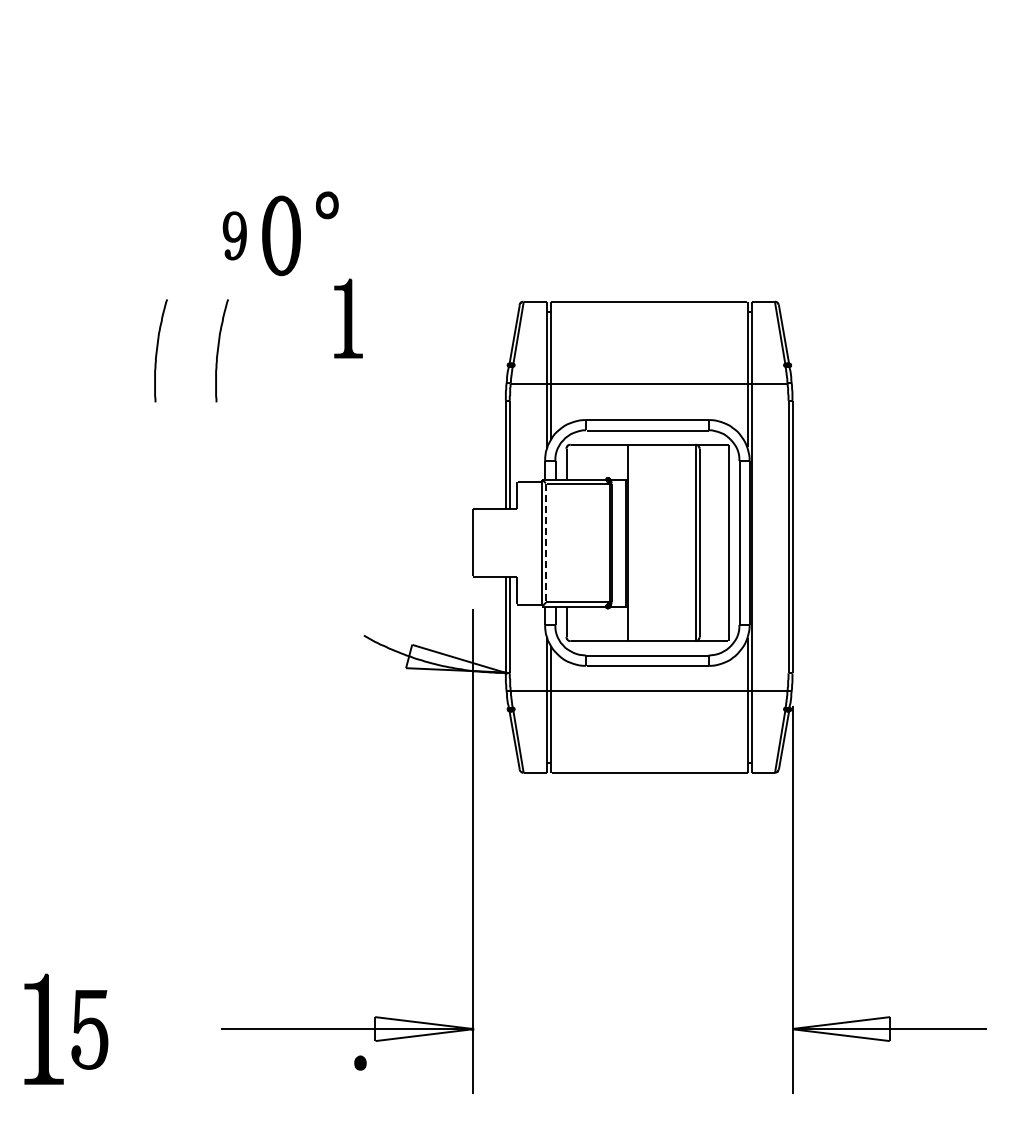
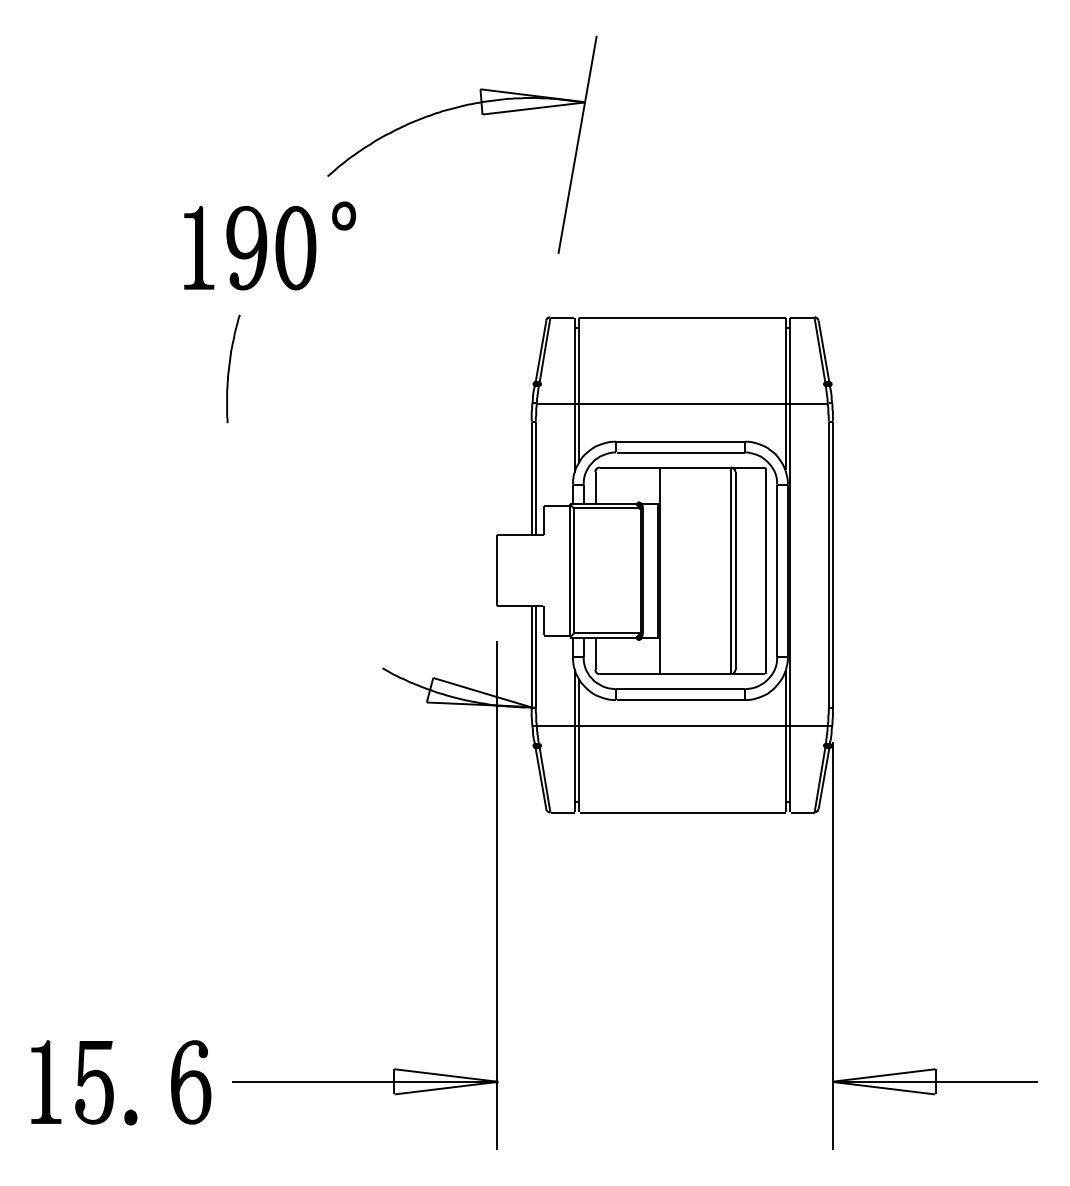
part: (458, 109) -> (481, 115), added
part: (234, 235) -> (246, 247), size x1.67
part: (348, 318) -> (199, 247), moved
curve: (157, 350) -> (165, 368), removed
line: (546, 543) -> (574, 571), dashed -> solid
part: (43, 1029) -> (45, 1082), size x0.71
part: (181, 1029) -> (190, 1082), added
part: (360, 1062) -> (130, 1116), moved

